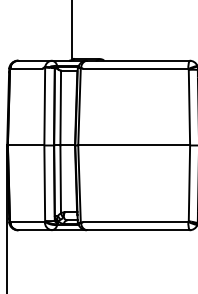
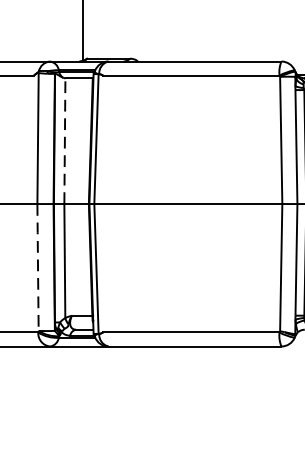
line: (60, 107) -> (64, 140), solid -> dashed
line: (44, 182) -> (37, 266), solid -> dashed

